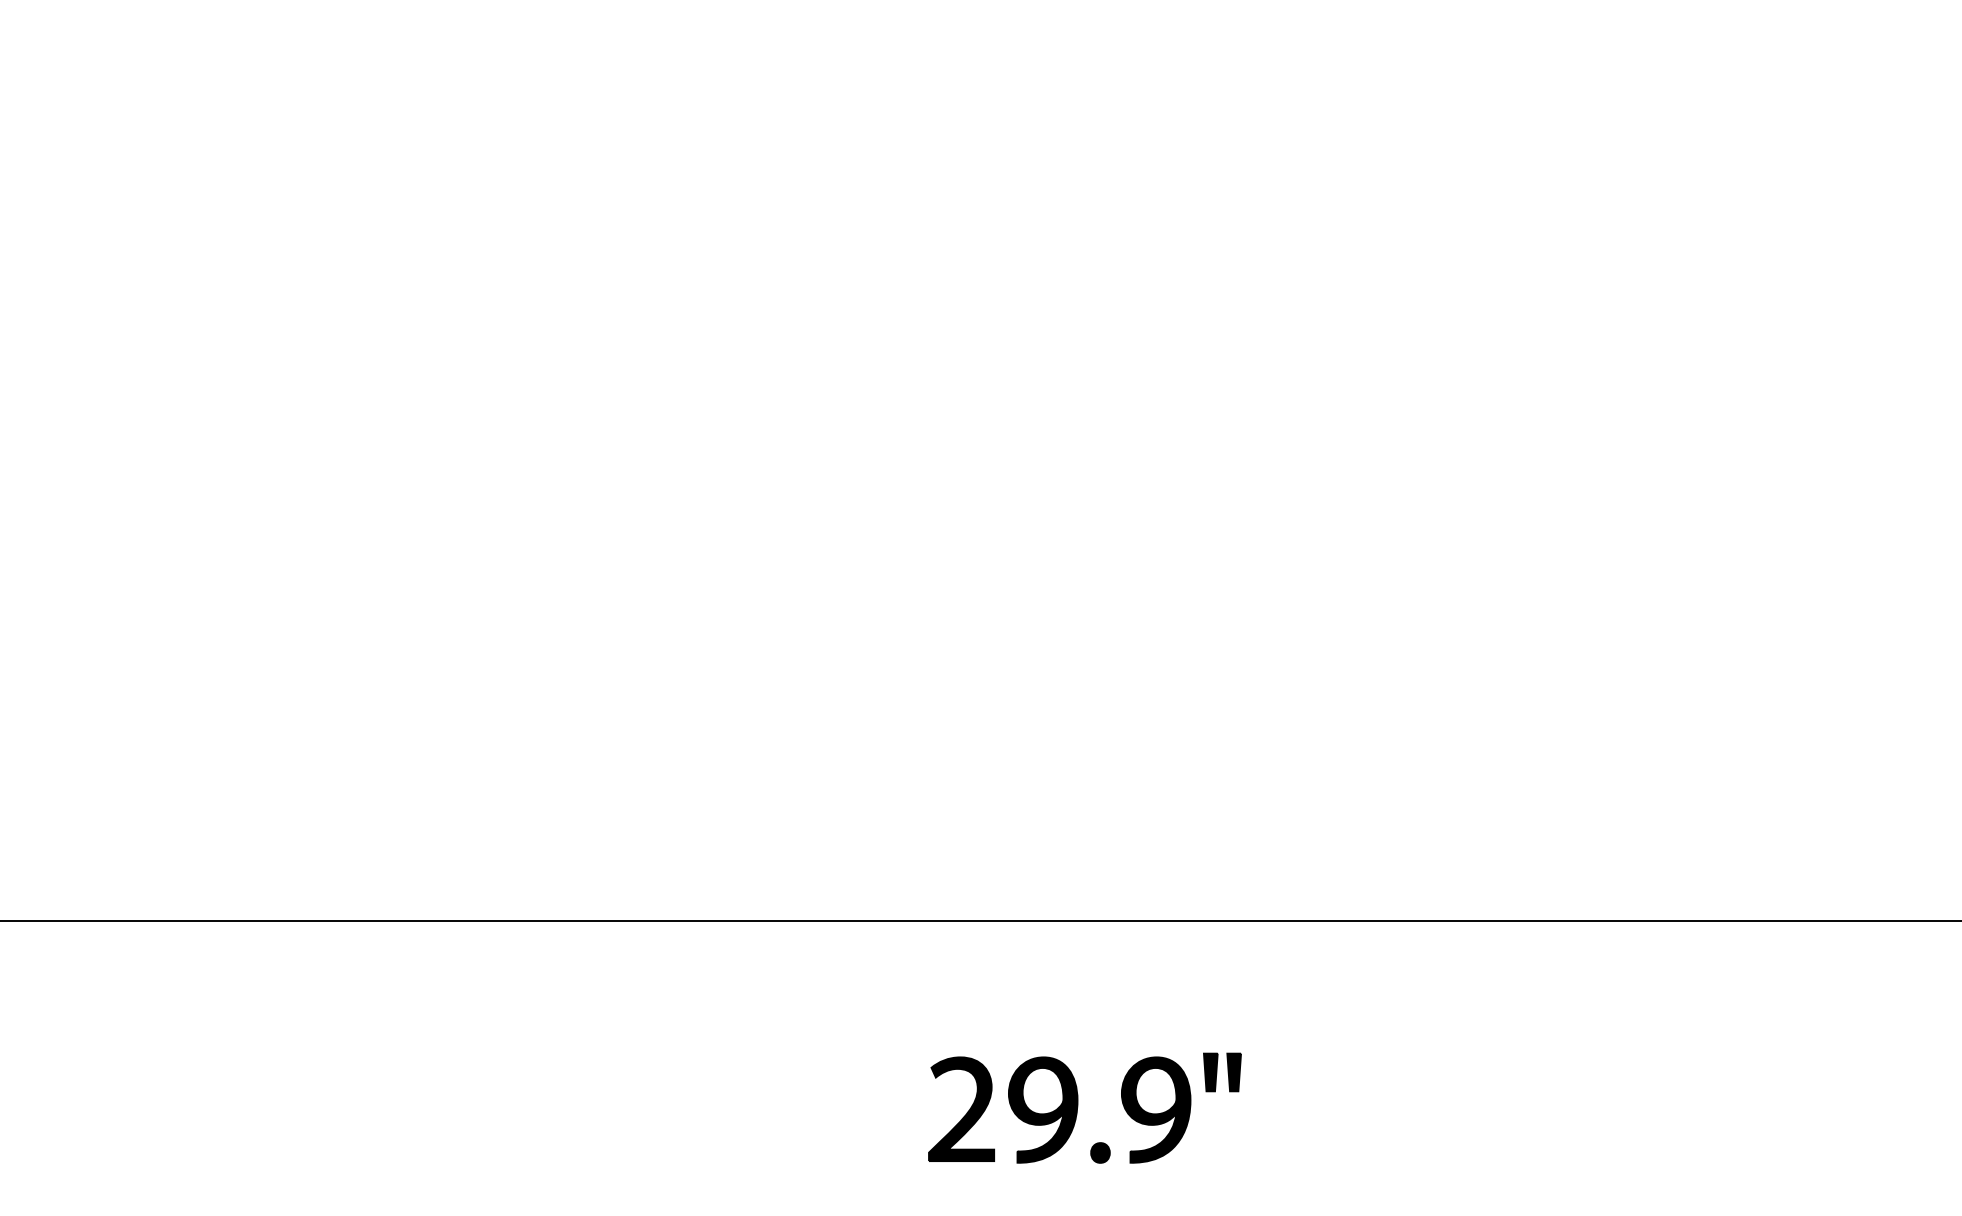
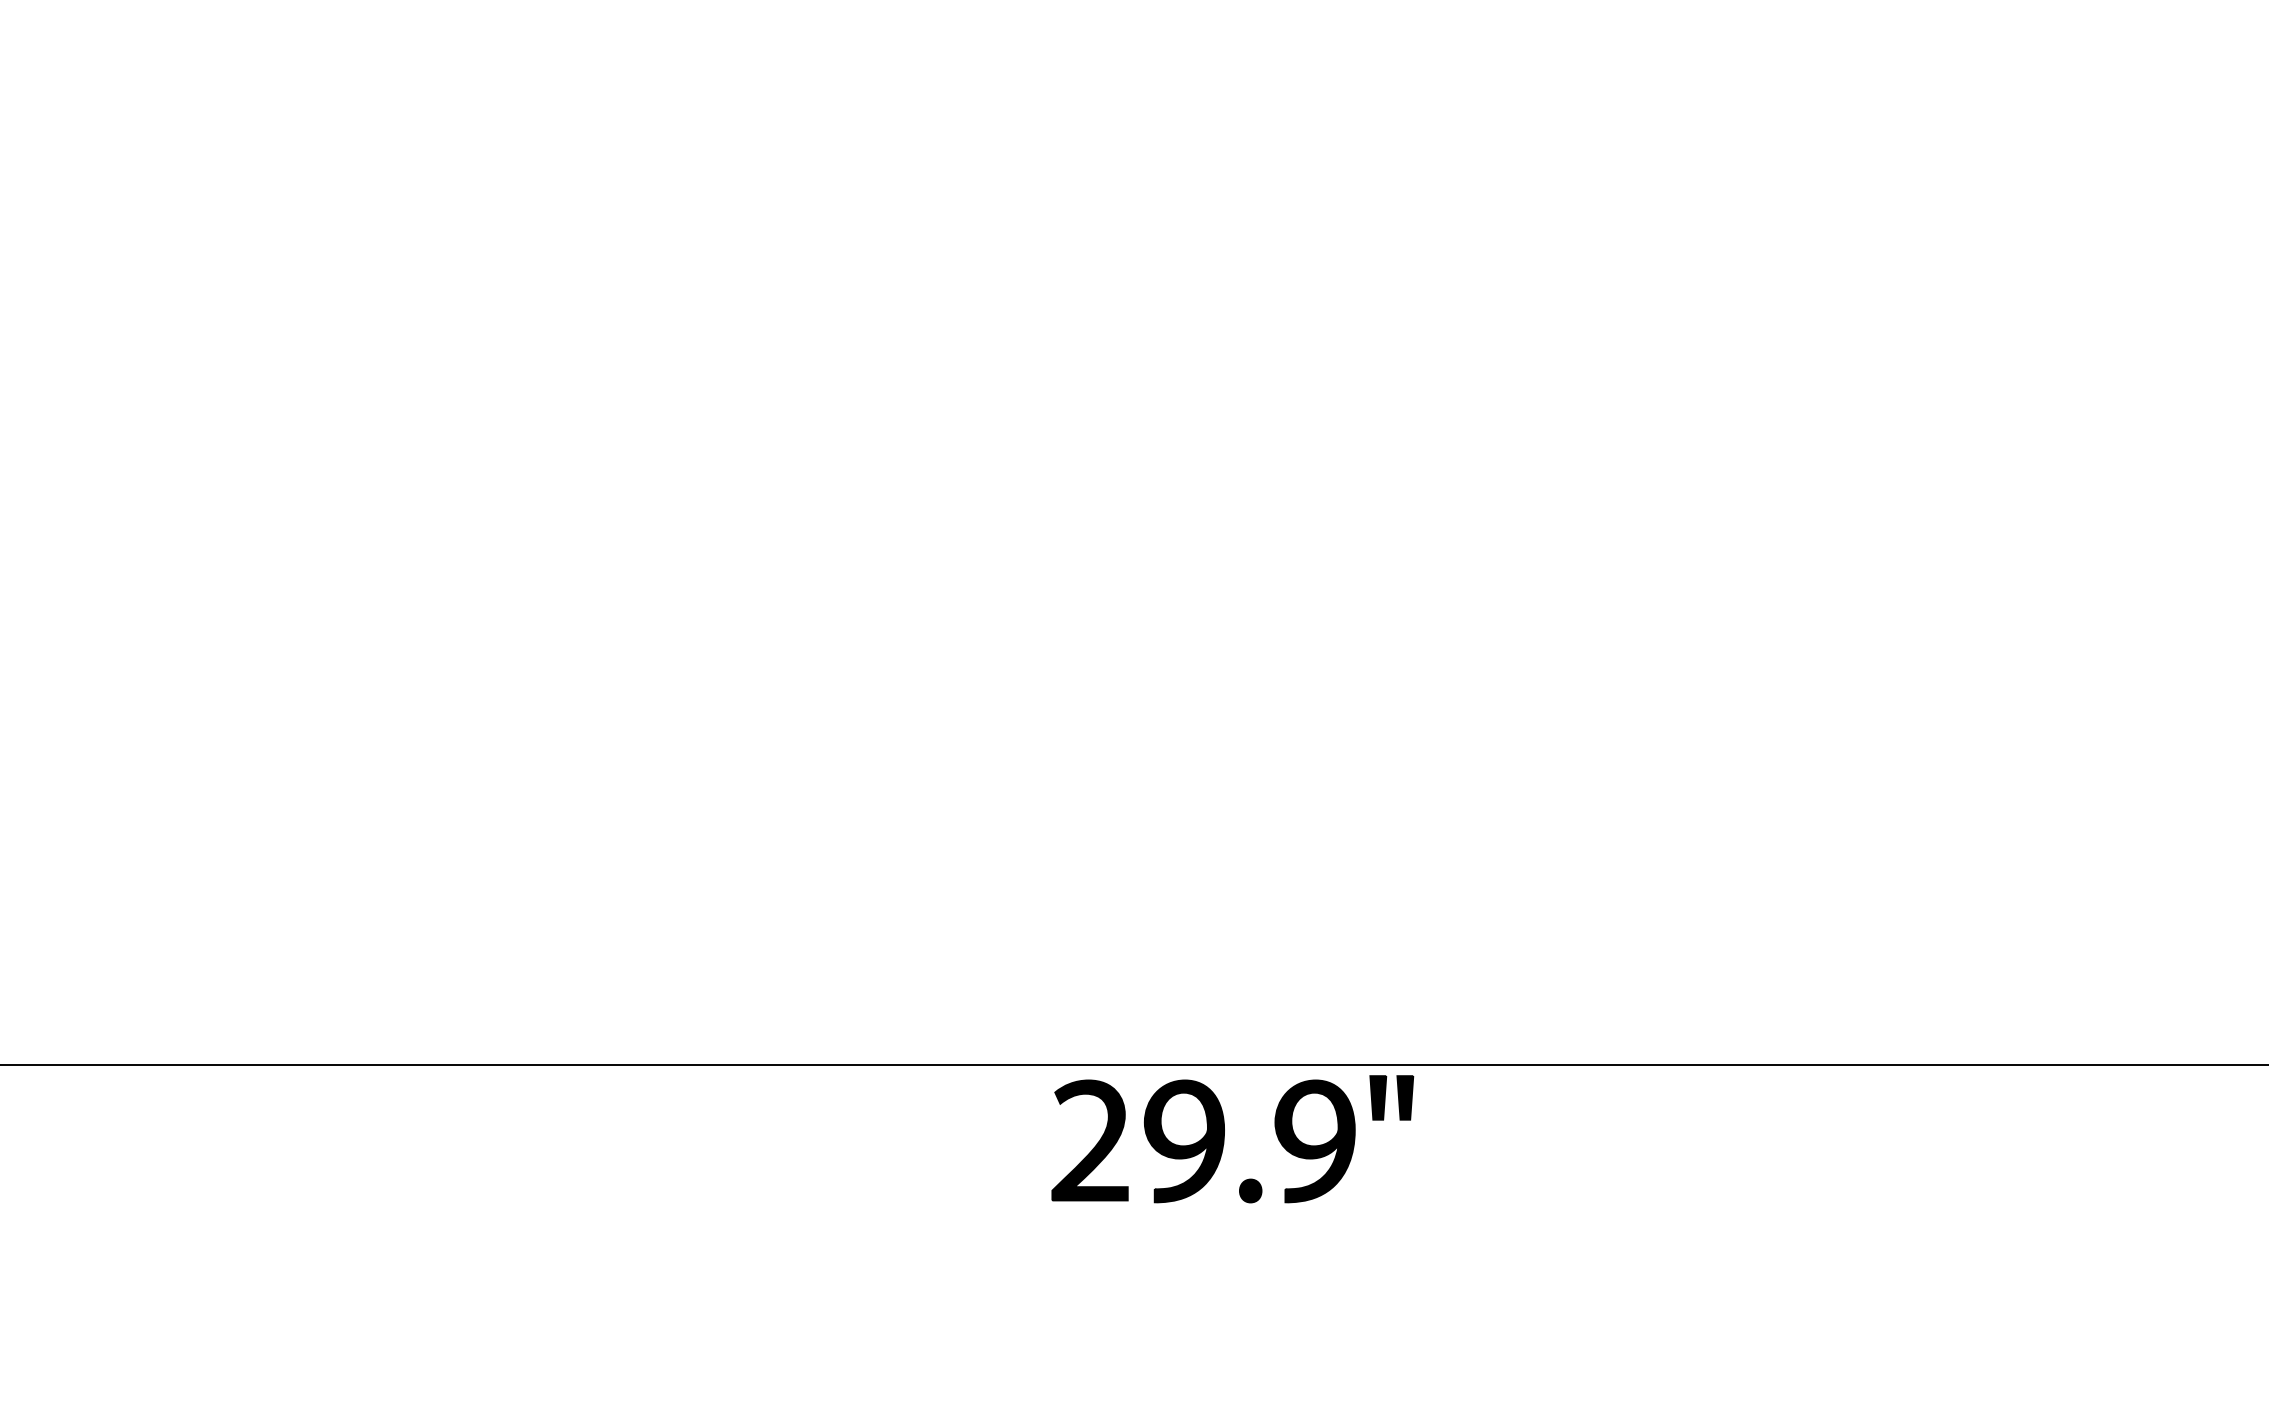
part: (1084, 1107) -> (1232, 1138), moved

